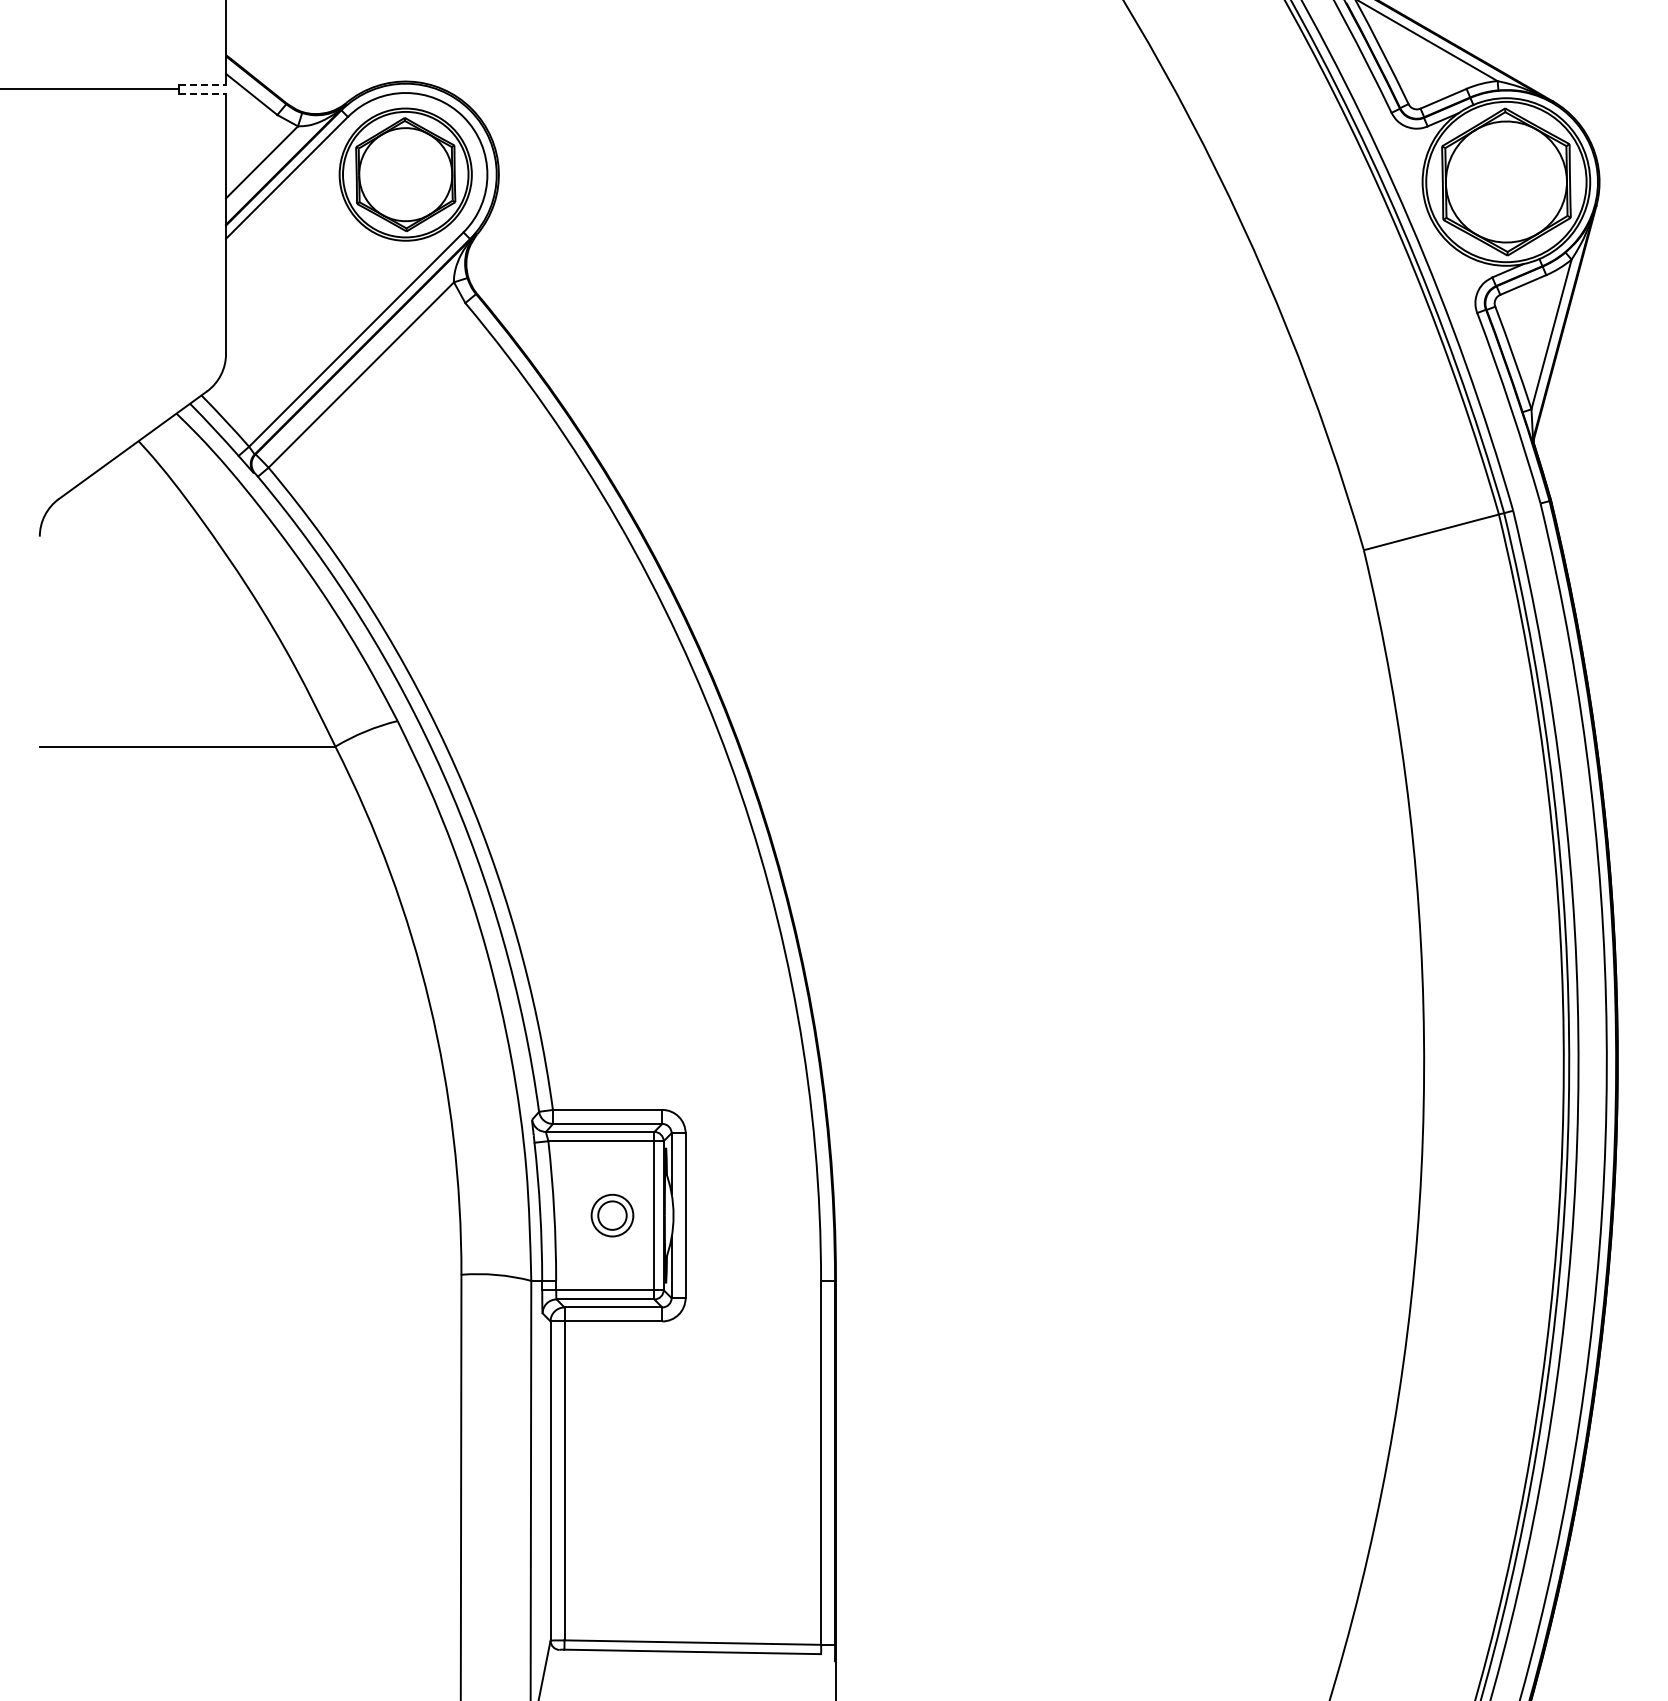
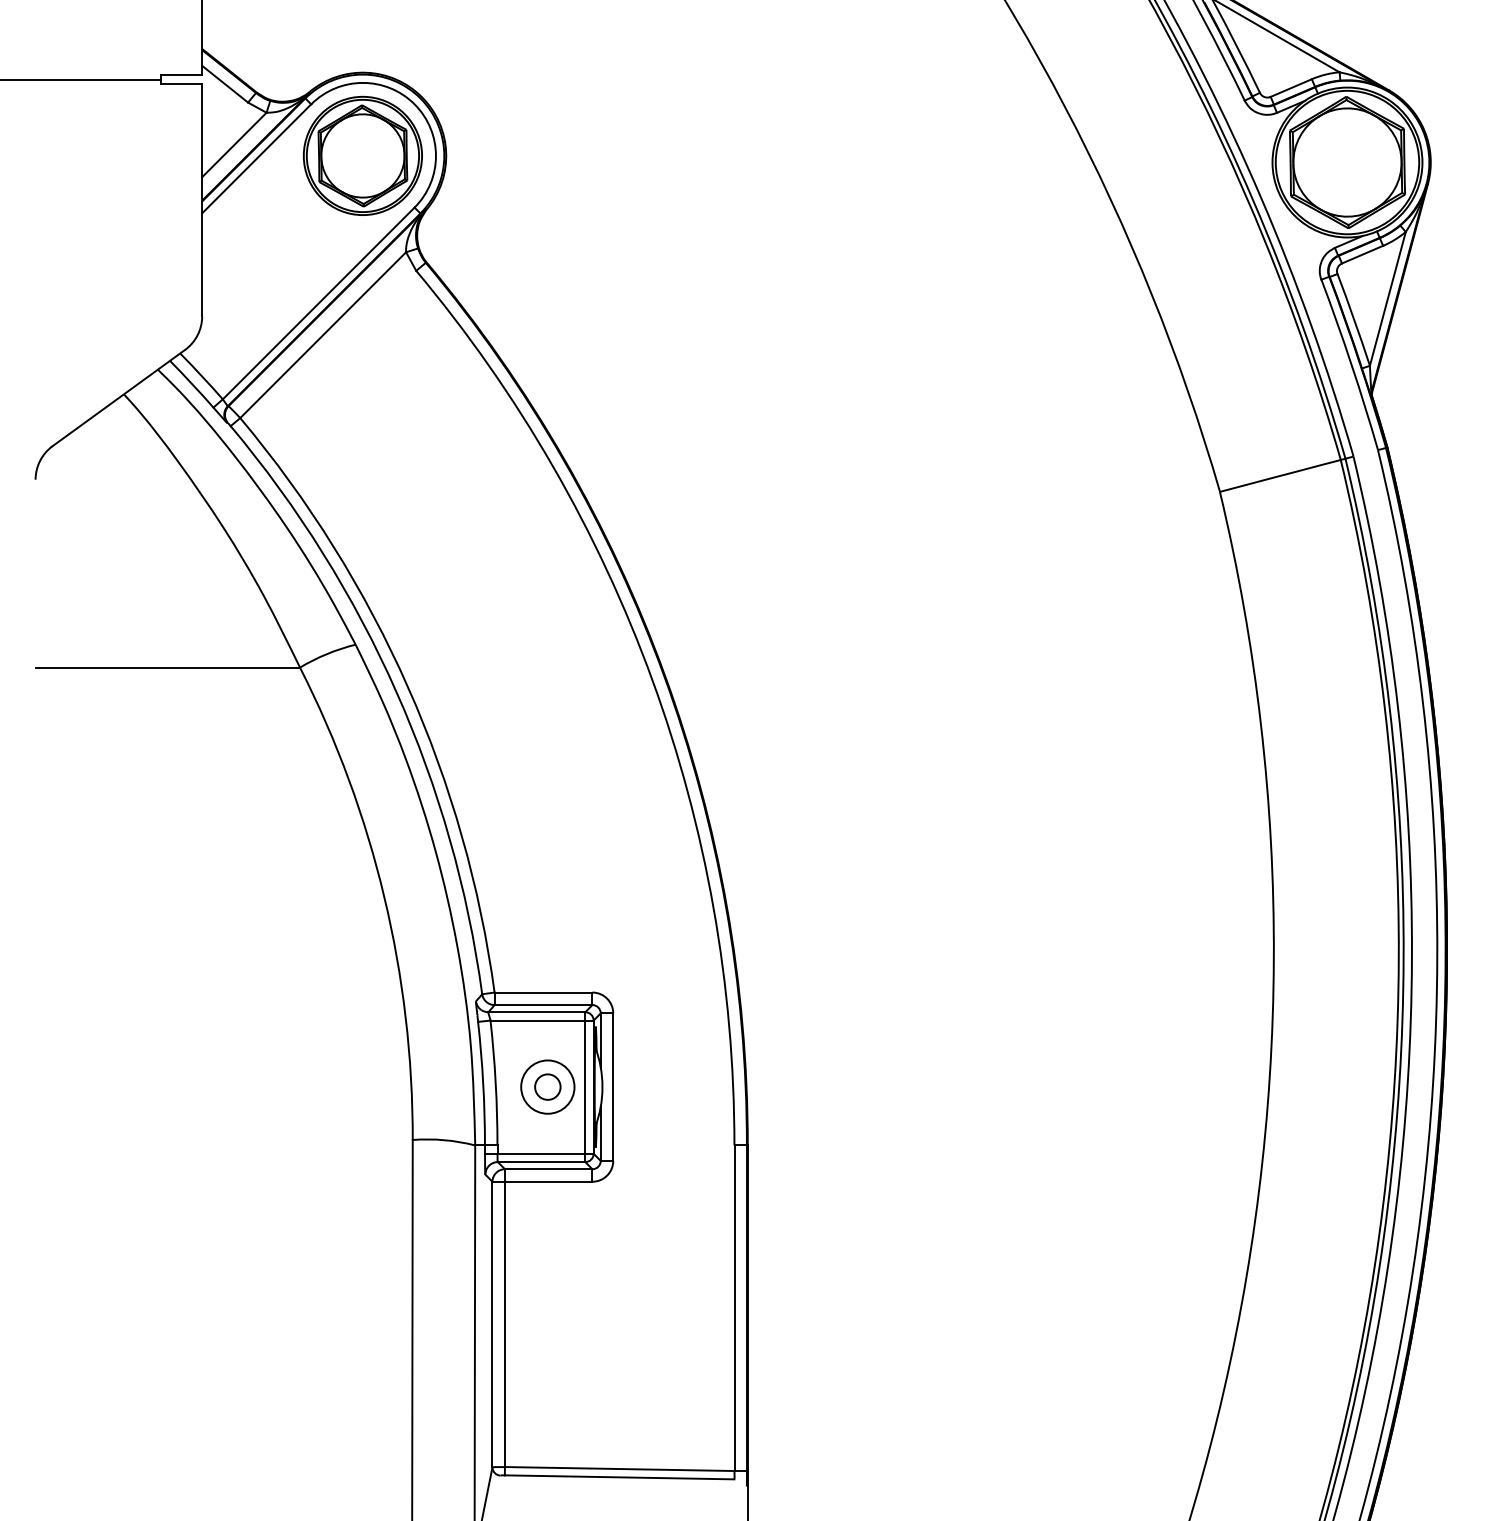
line: (203, 84) -> (182, 75), dashed -> solid
line: (203, 93) -> (182, 83), dashed -> solid
circle: (612, 1215) -> (547, 1086), size x1.43

